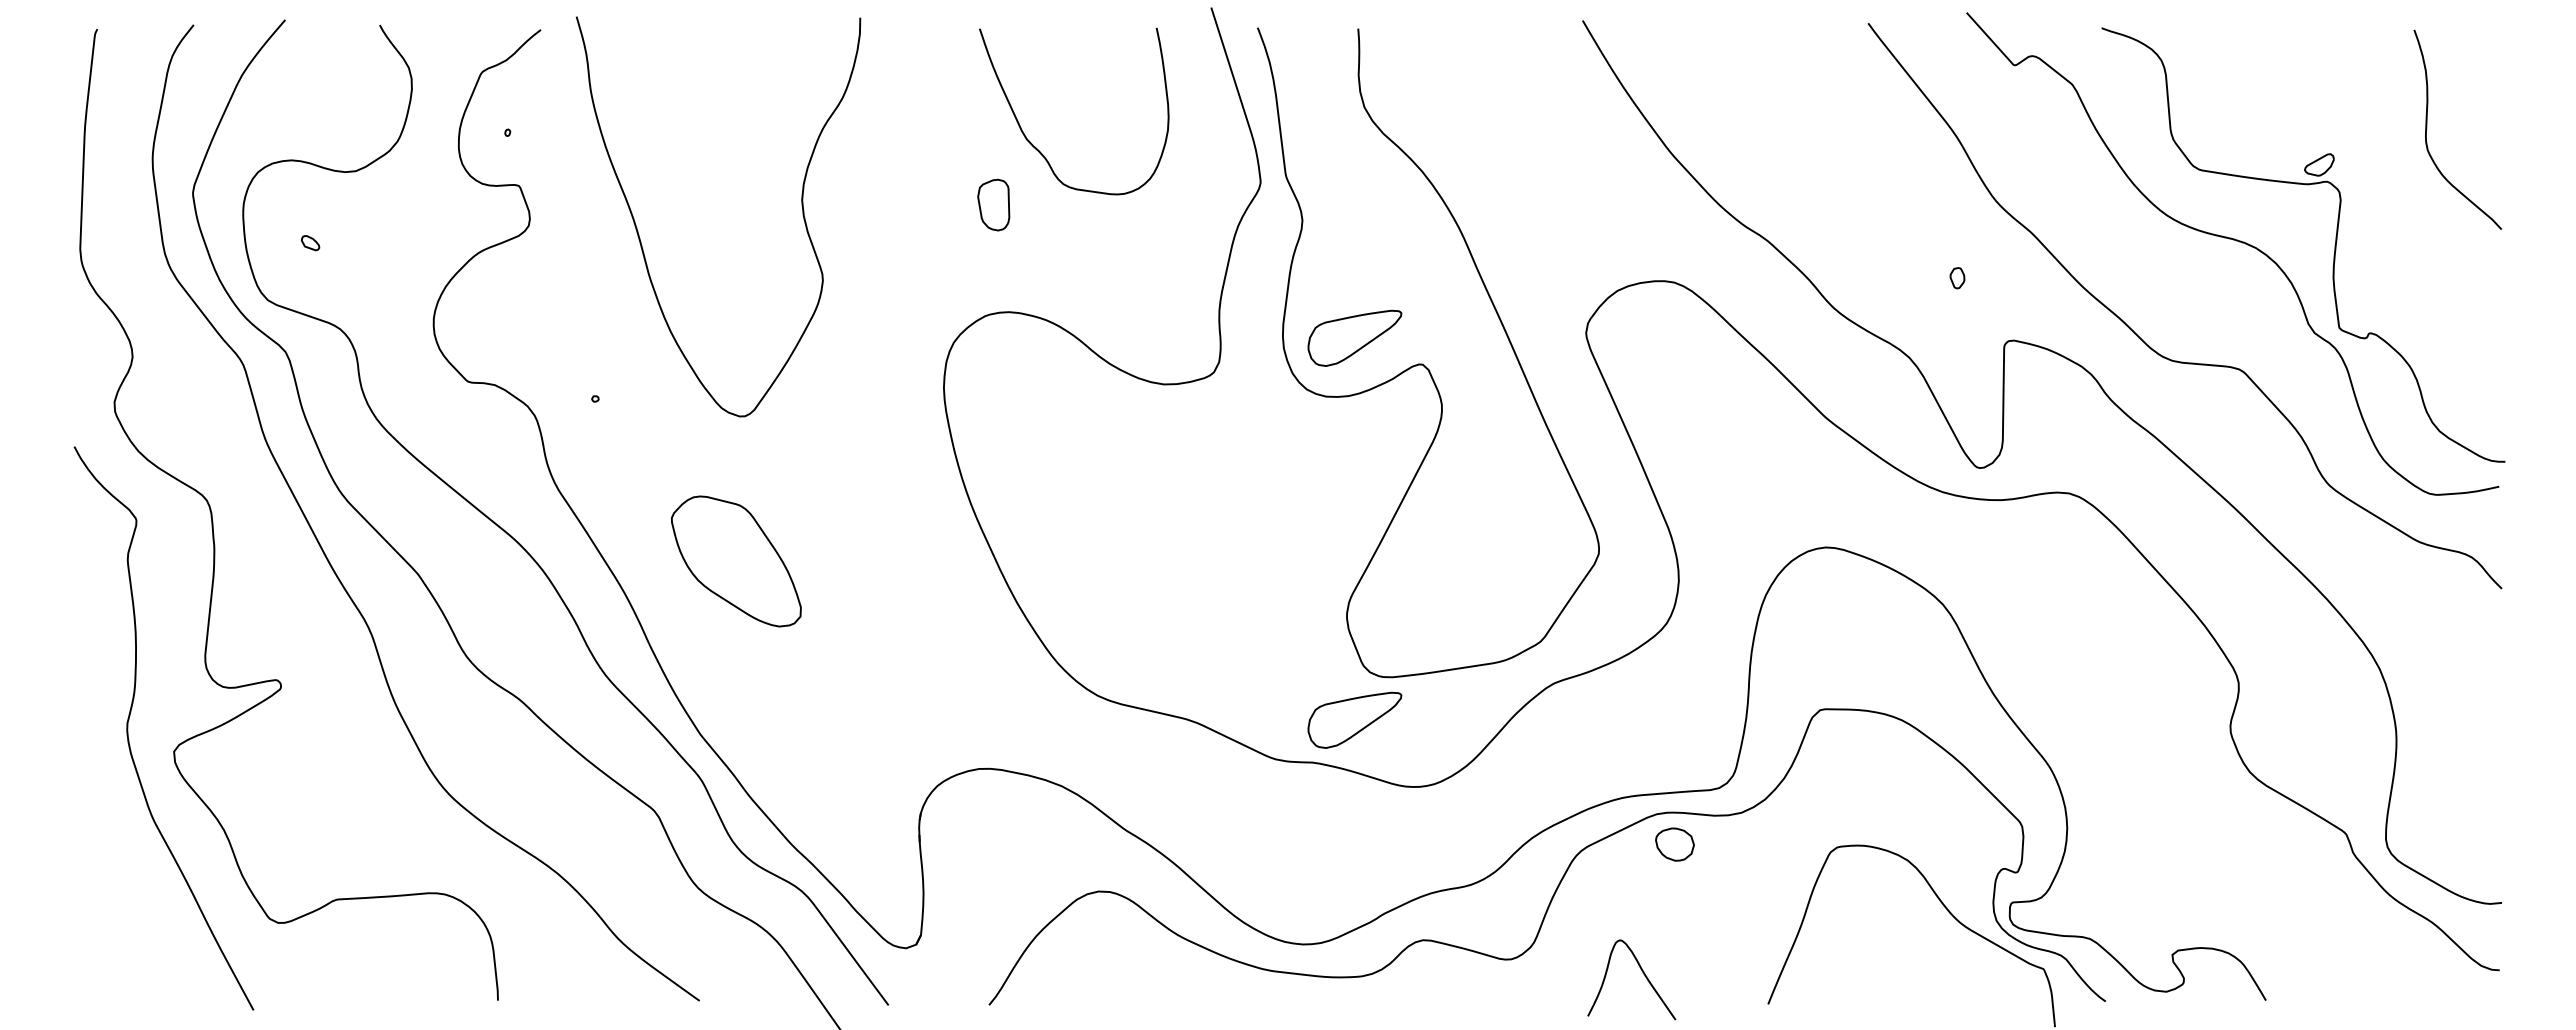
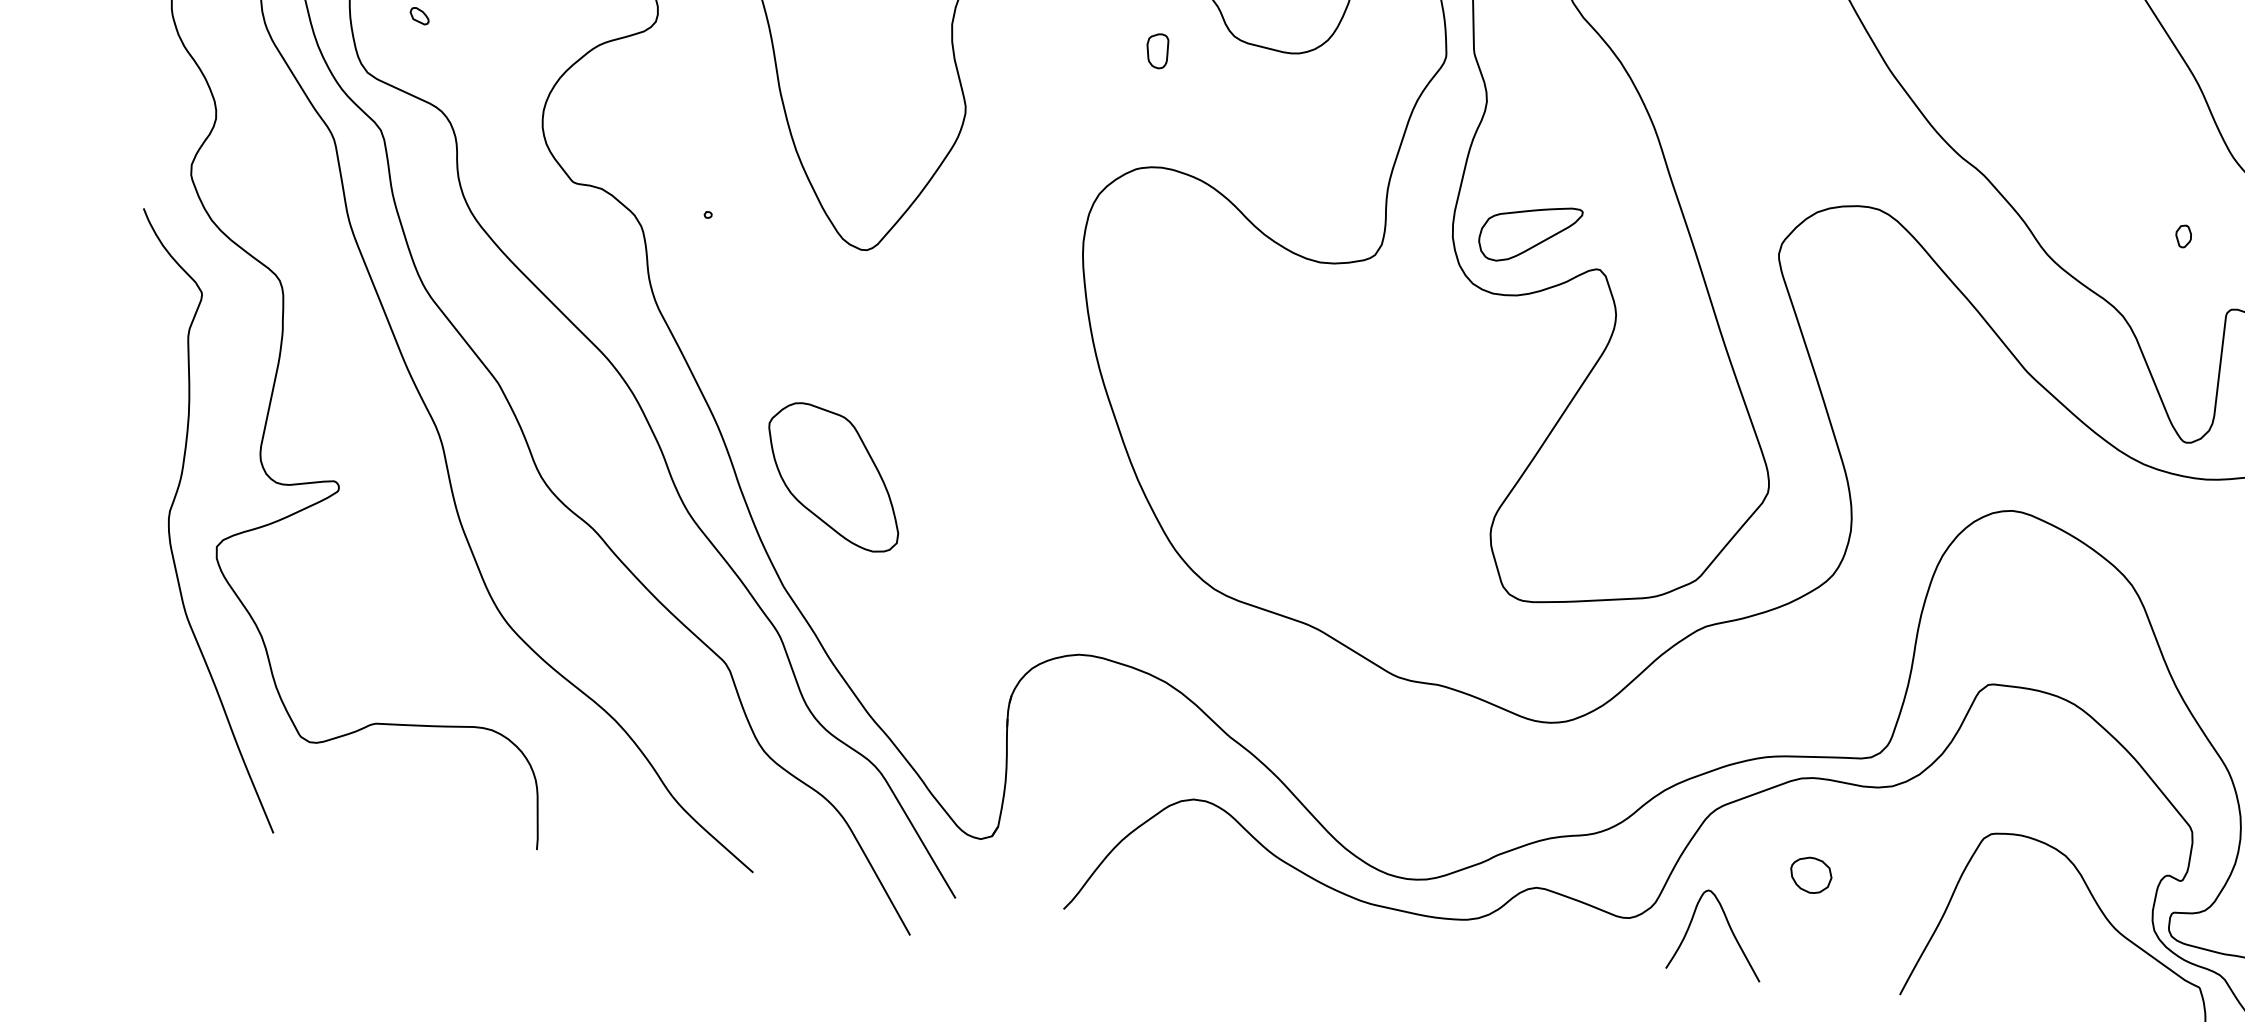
part: (993, 204) -> (1157, 50), size x0.62
part: (736, 561) -> (834, 477), moved
part: (1354, 719) -> (1487, 643), removed
part: (1674, 844) -> (1810, 875), moved
curve: (1641, 971) -> (1728, 926), moved

